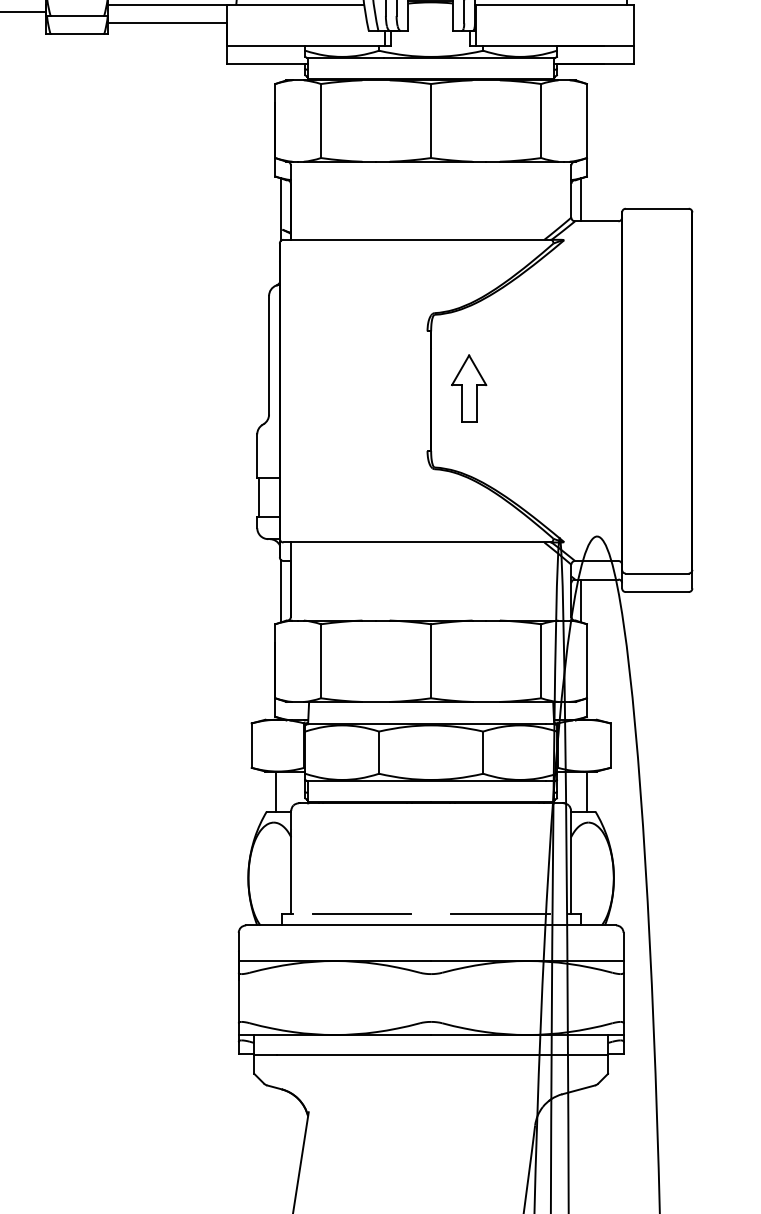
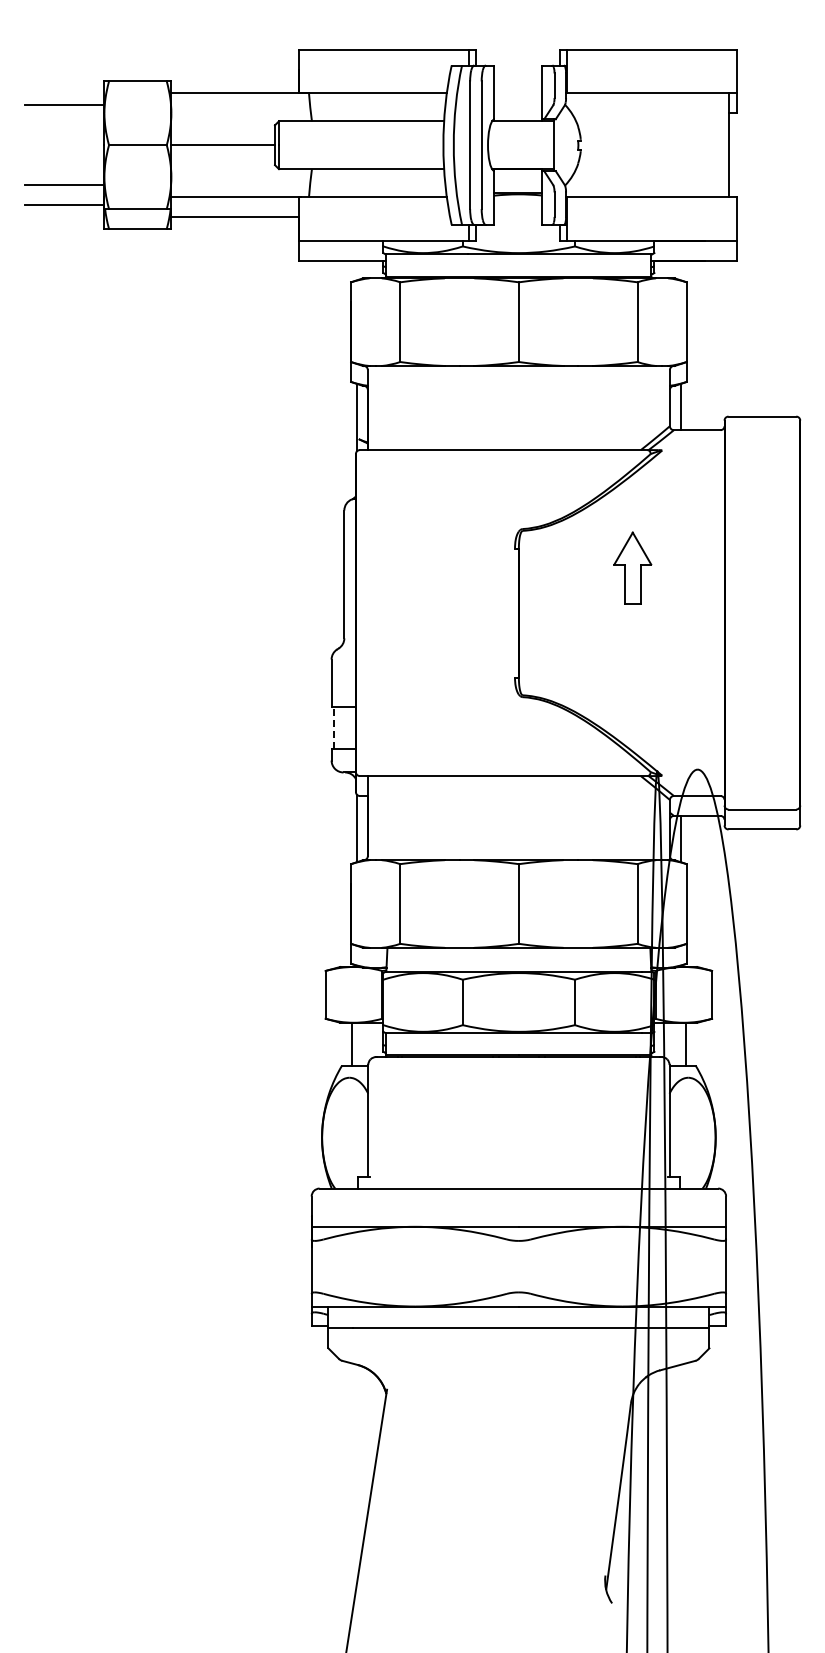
part: (468, 387) -> (632, 567), moved
line: (259, 497) -> (333, 727), solid -> dashed
line: (362, 914) -> (444, 1176), removed
line: (500, 914) -> (593, 1176), removed

